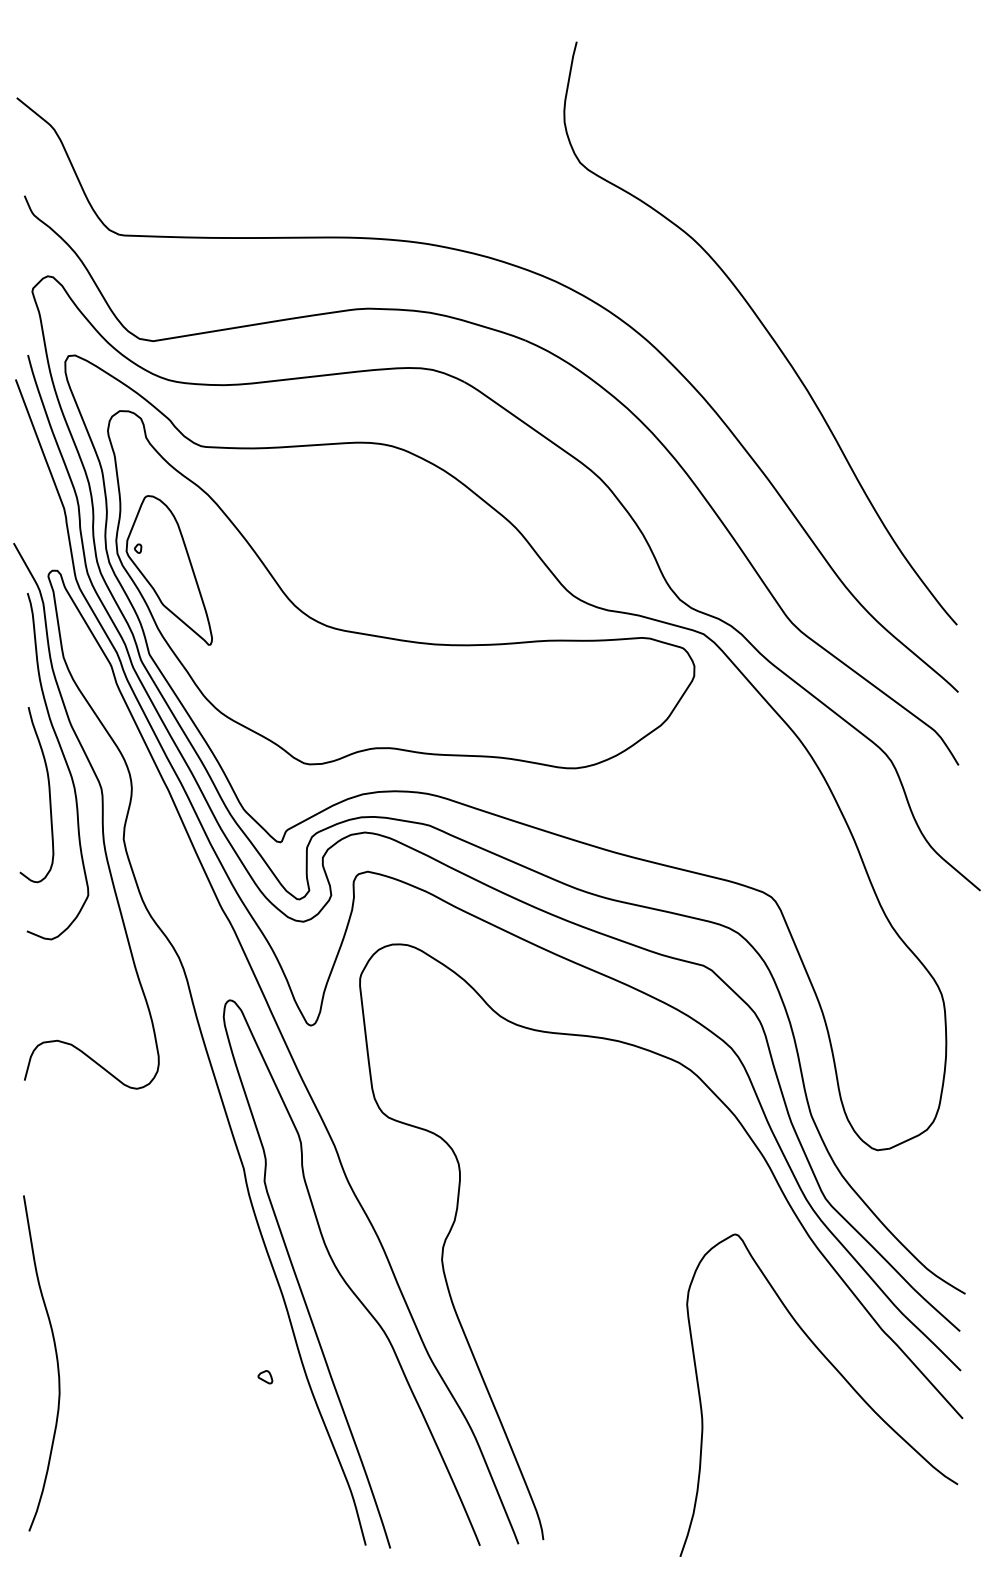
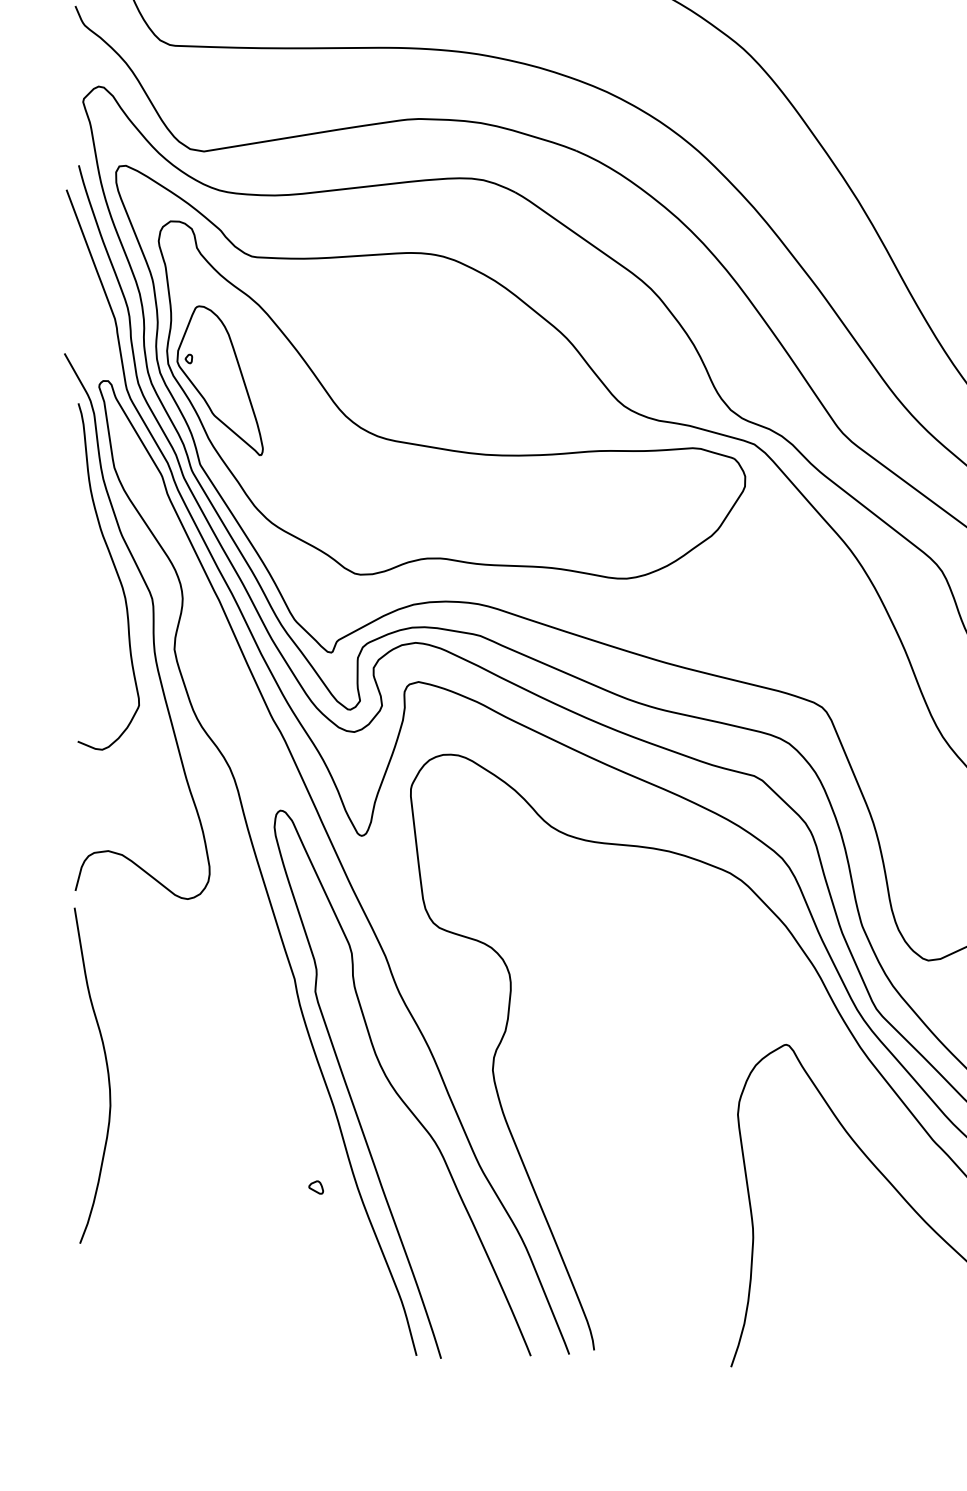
curve: (48, 792) -> (99, 602), removed
curve: (56, 1362) -> (107, 1074), moved

